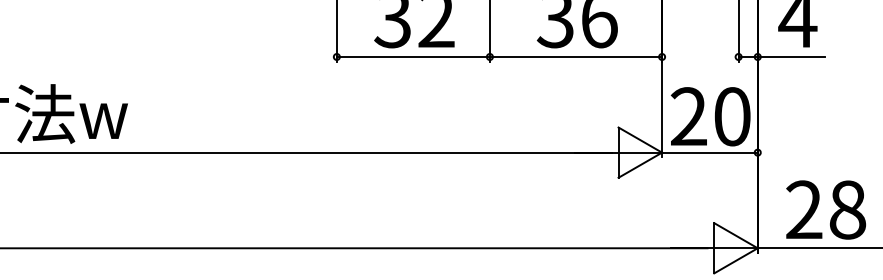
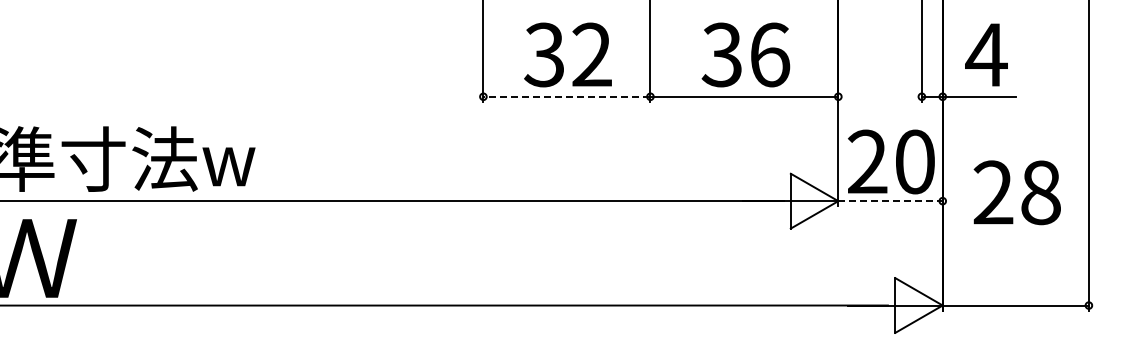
line: (413, 56) -> (566, 96), solid -> dashed
line: (710, 152) -> (891, 201), solid -> dashed
text: (825, 209) -> (1016, 192), moved

